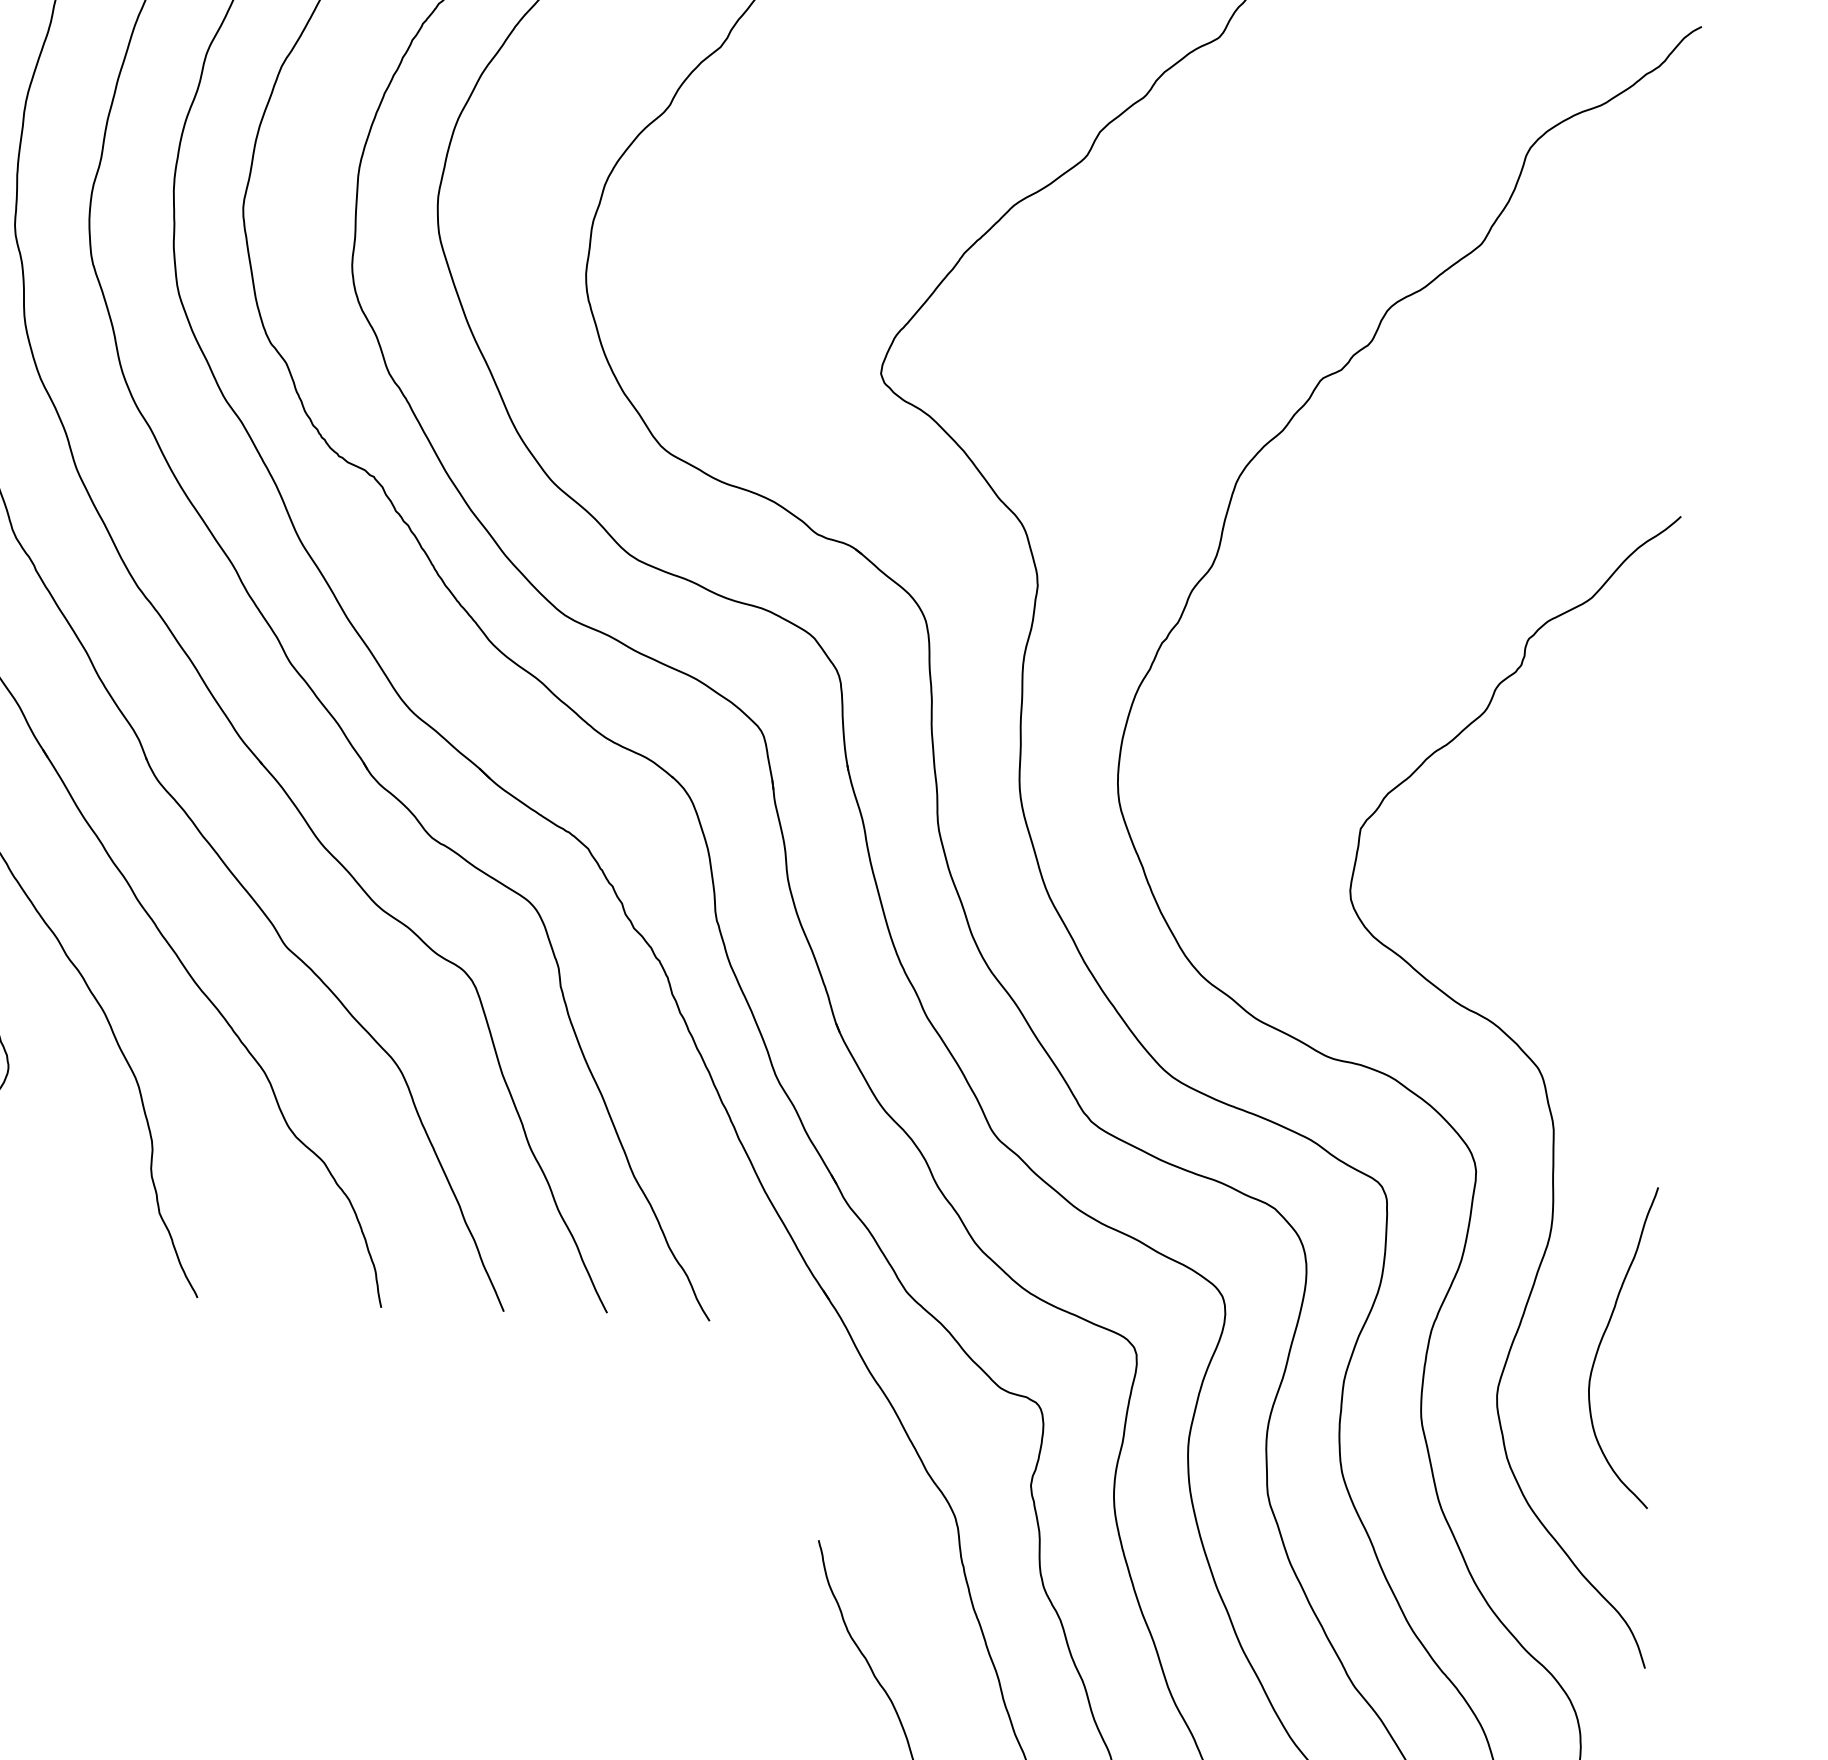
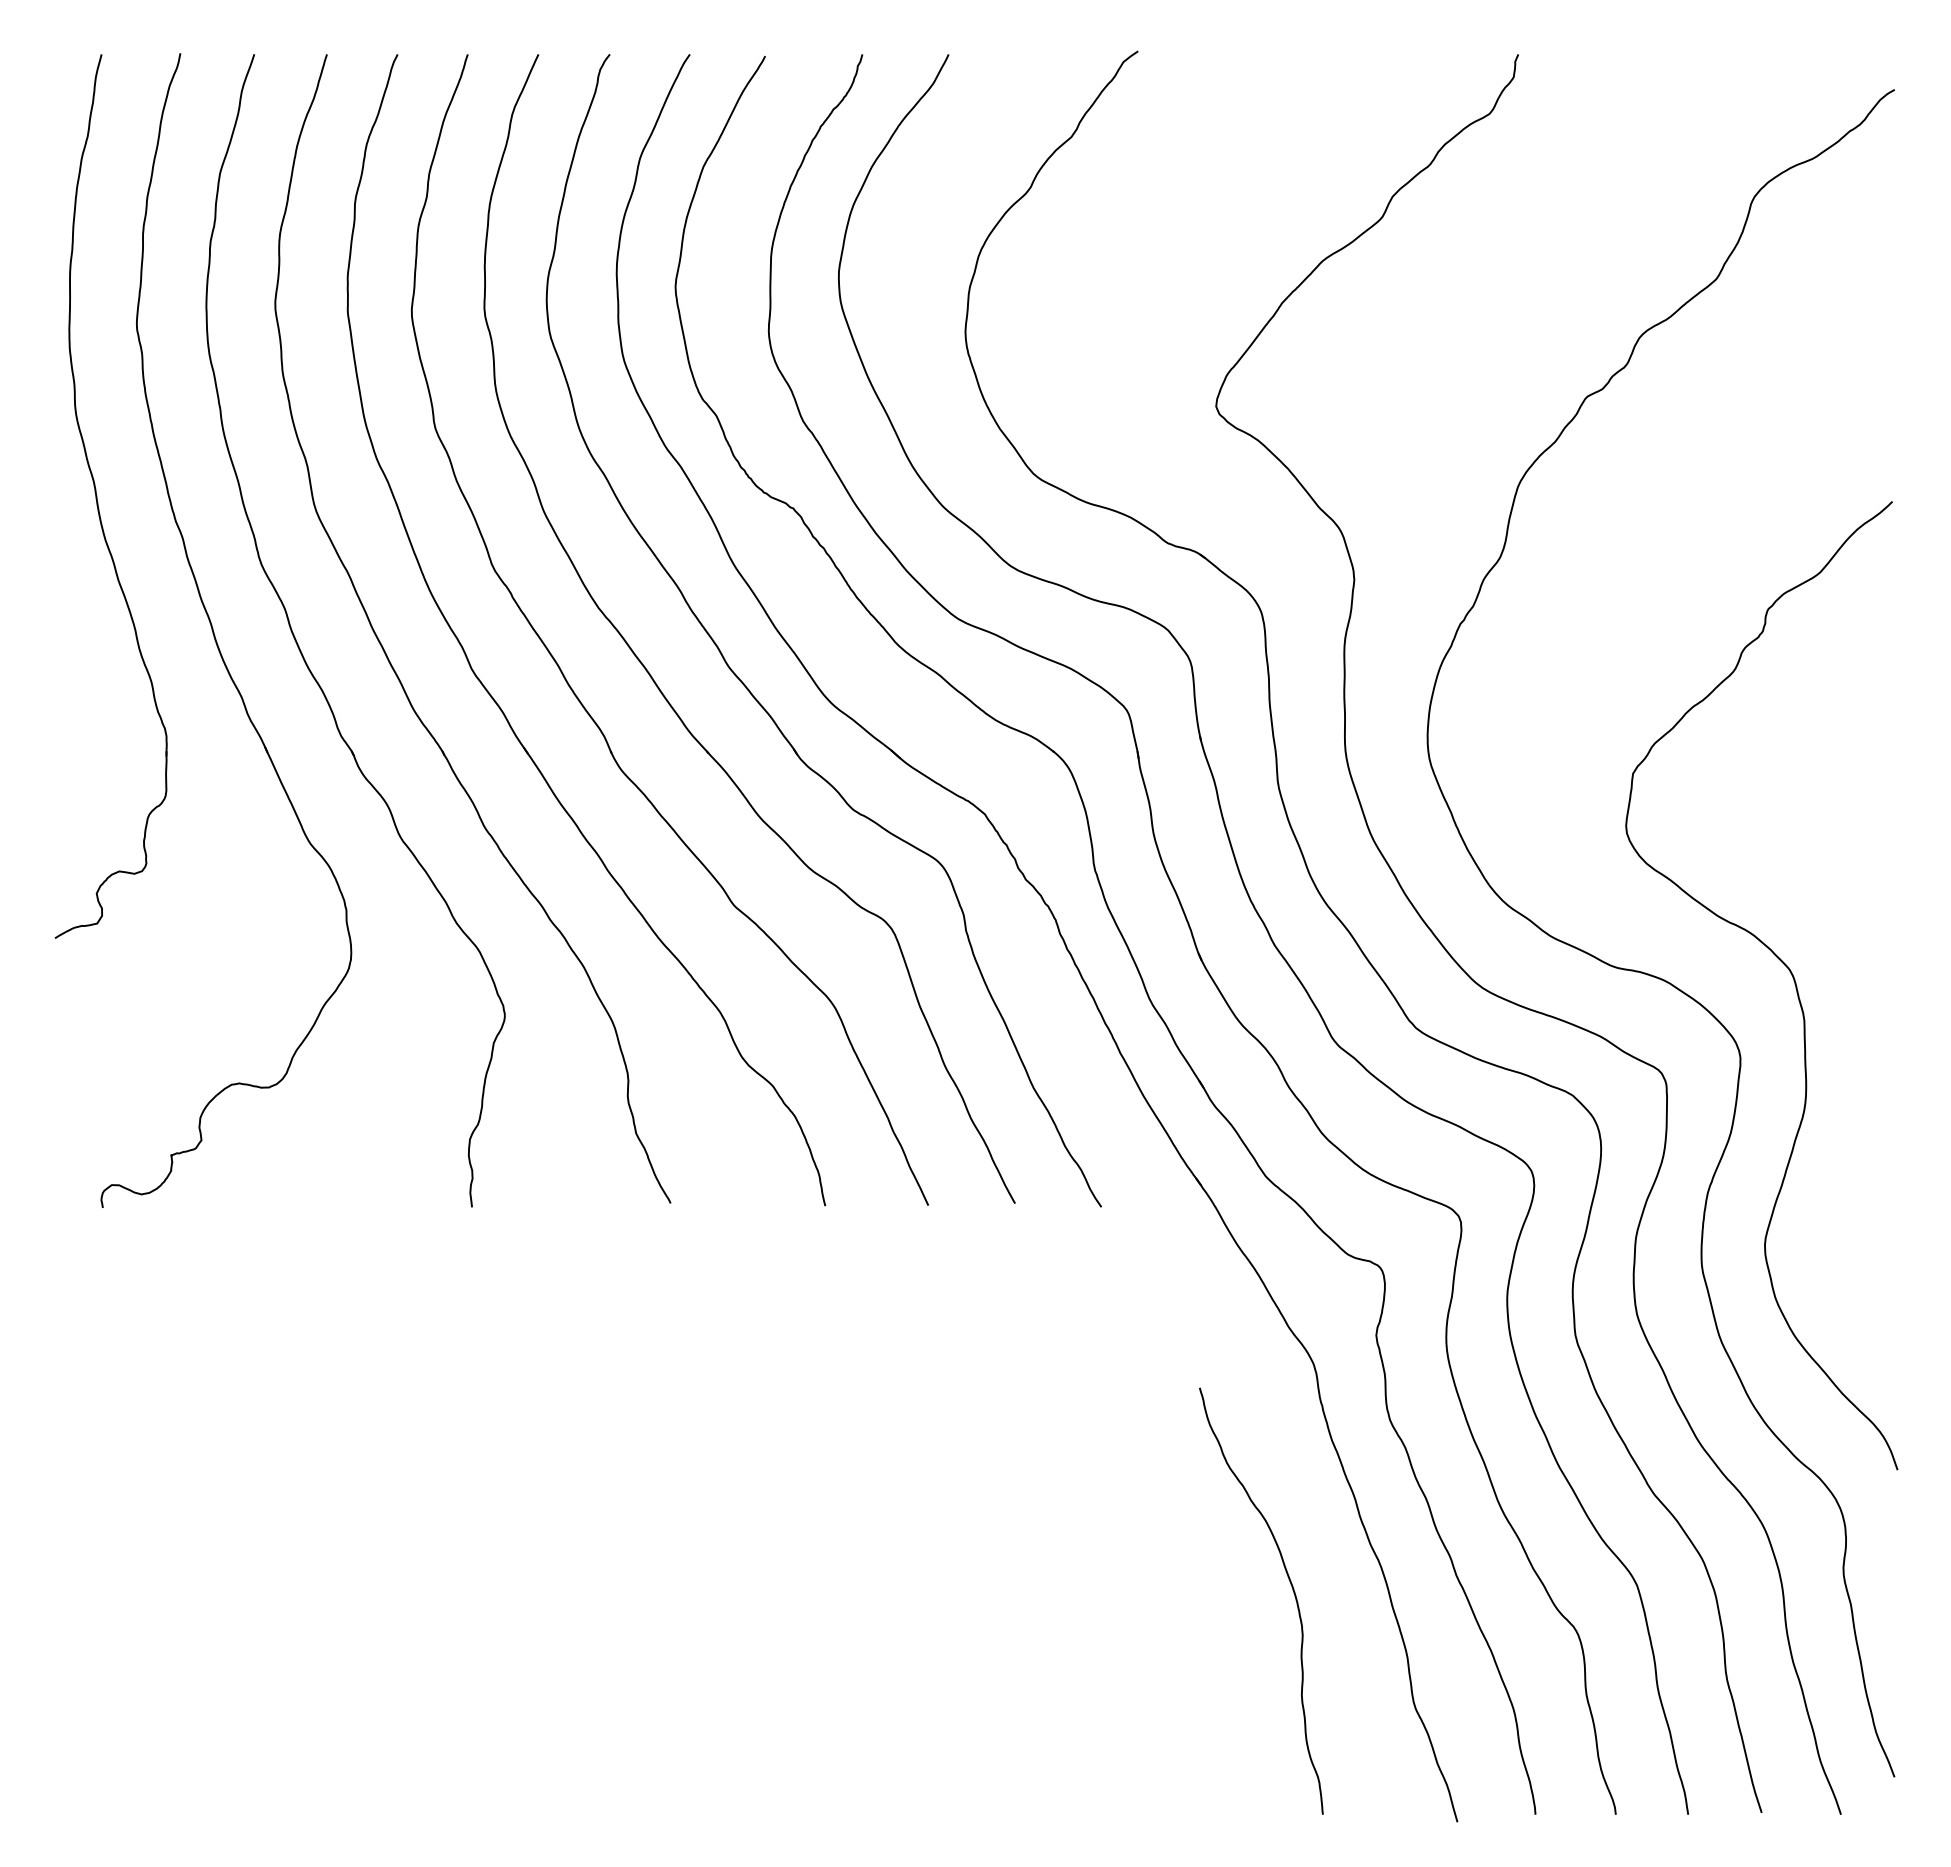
curve: (1603, 1338) -> (1852, 1194), removed

